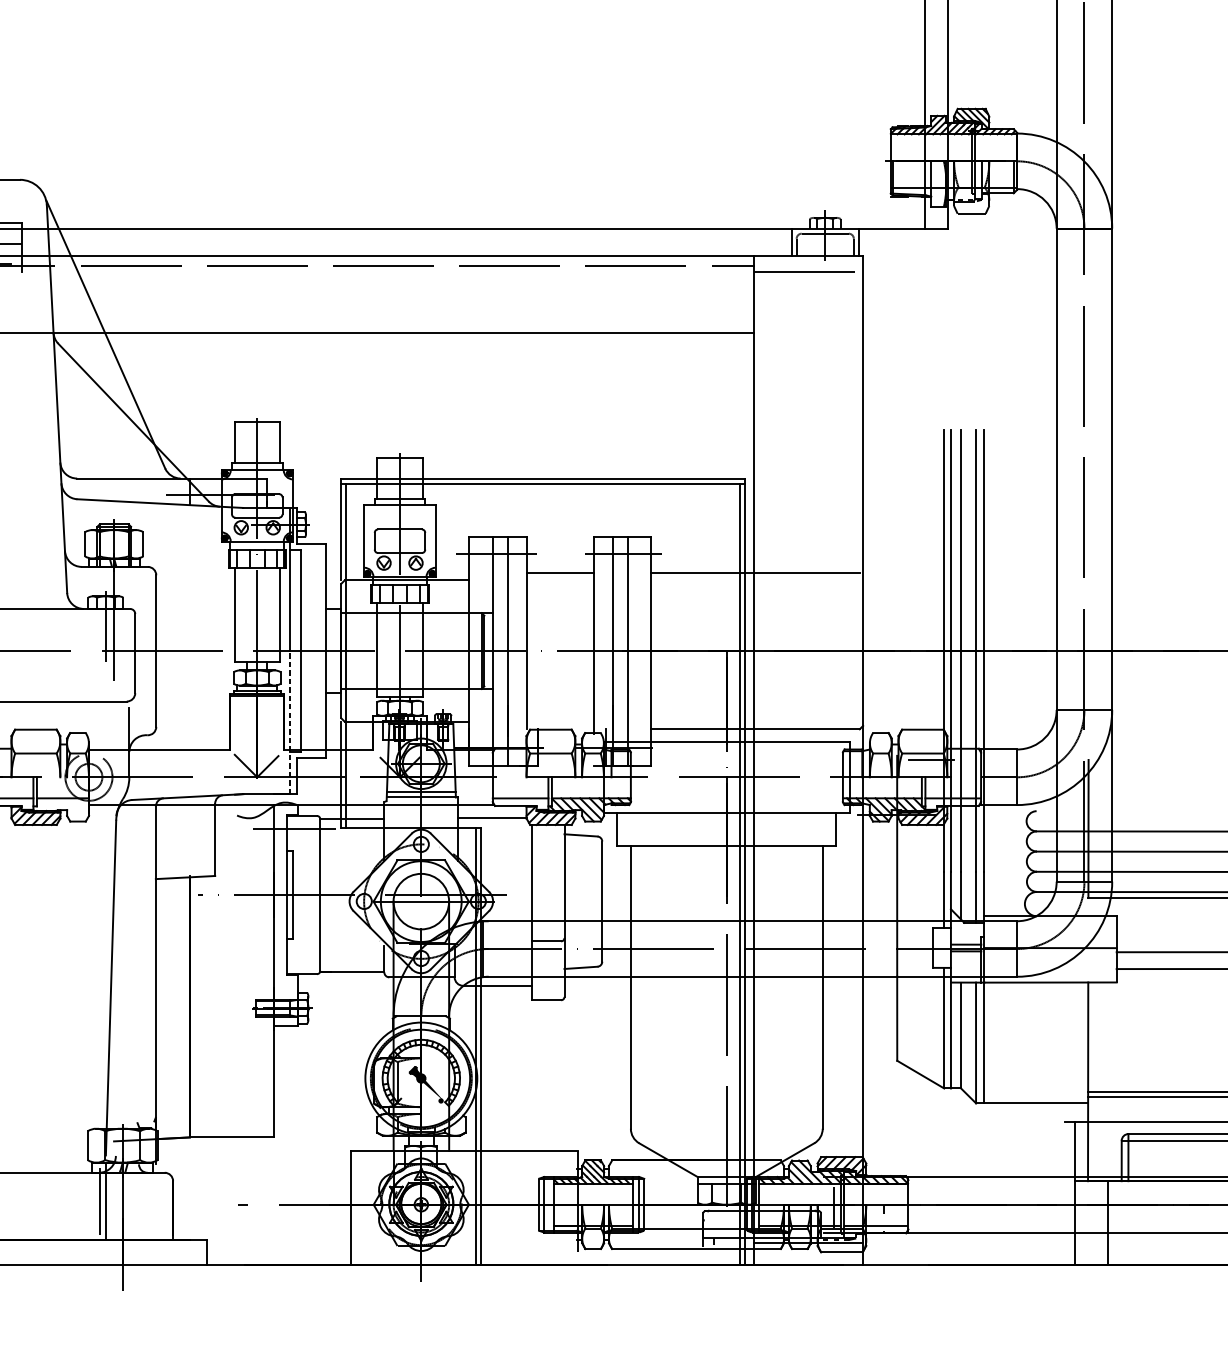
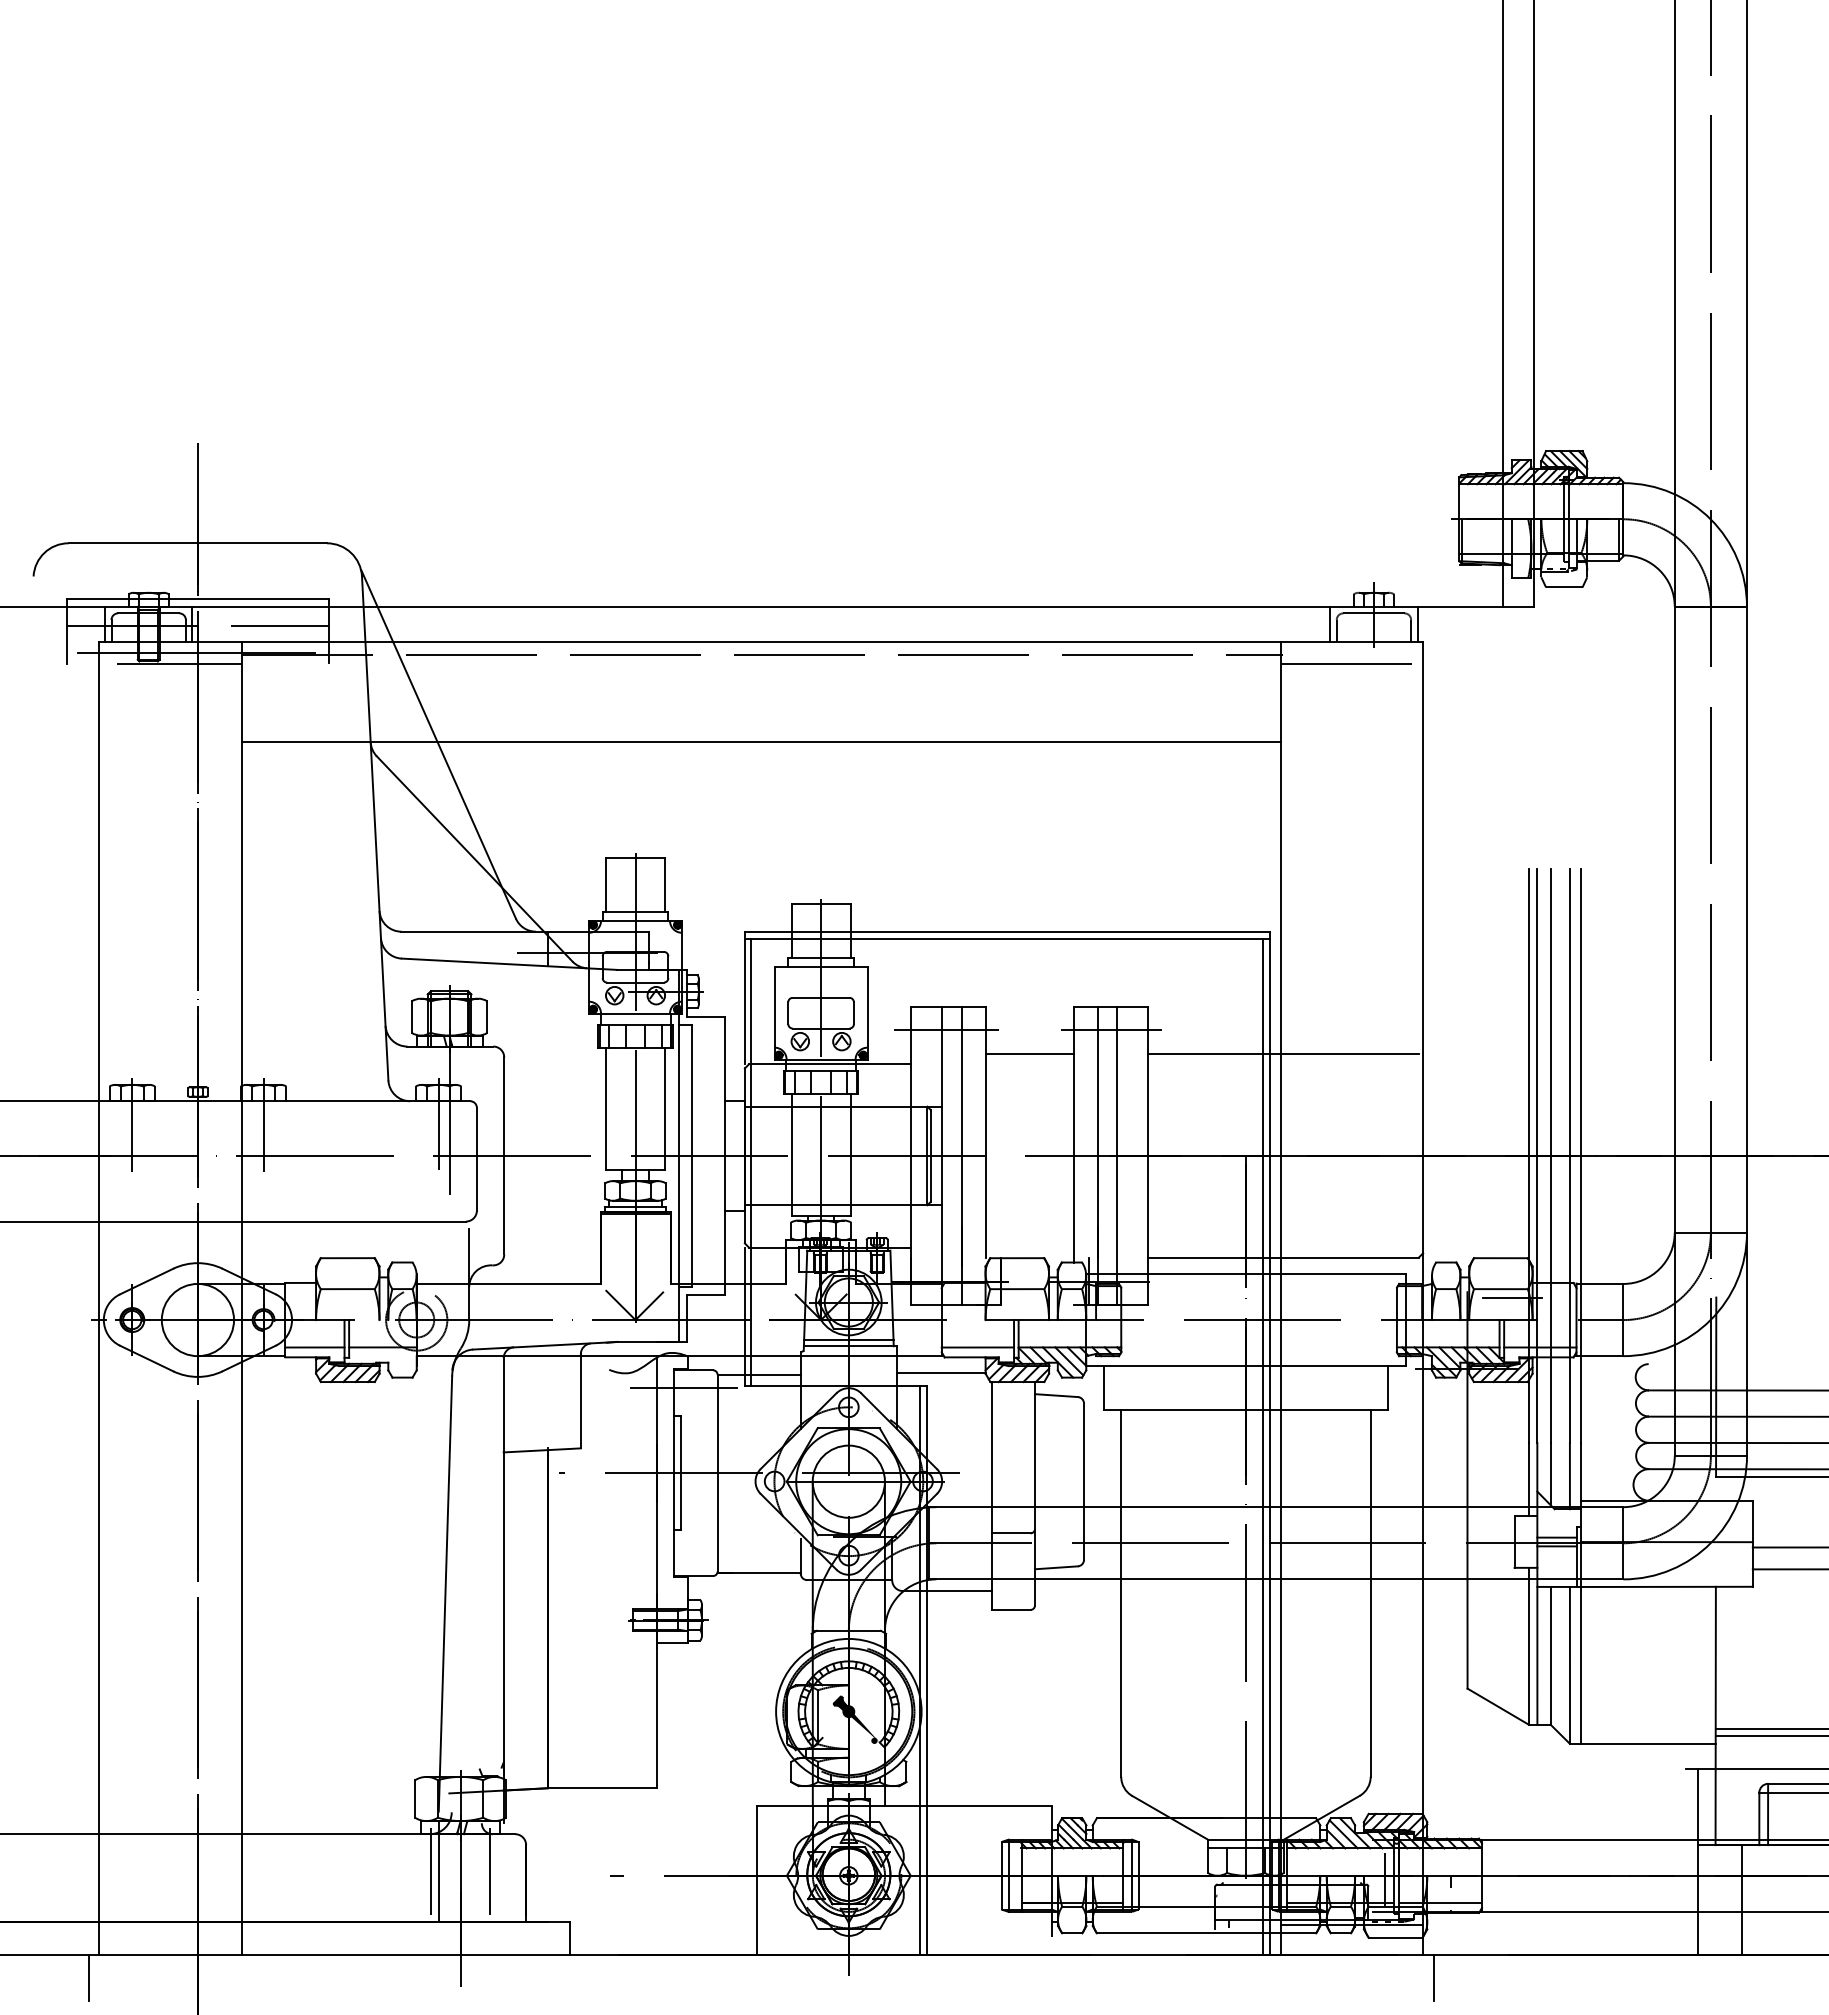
line: (290, 722) -> (678, 1248), dashed -> solid
line: (145, 1201) -> (490, 1871), added
line: (871, 1282) -> (1434, 1977), added

